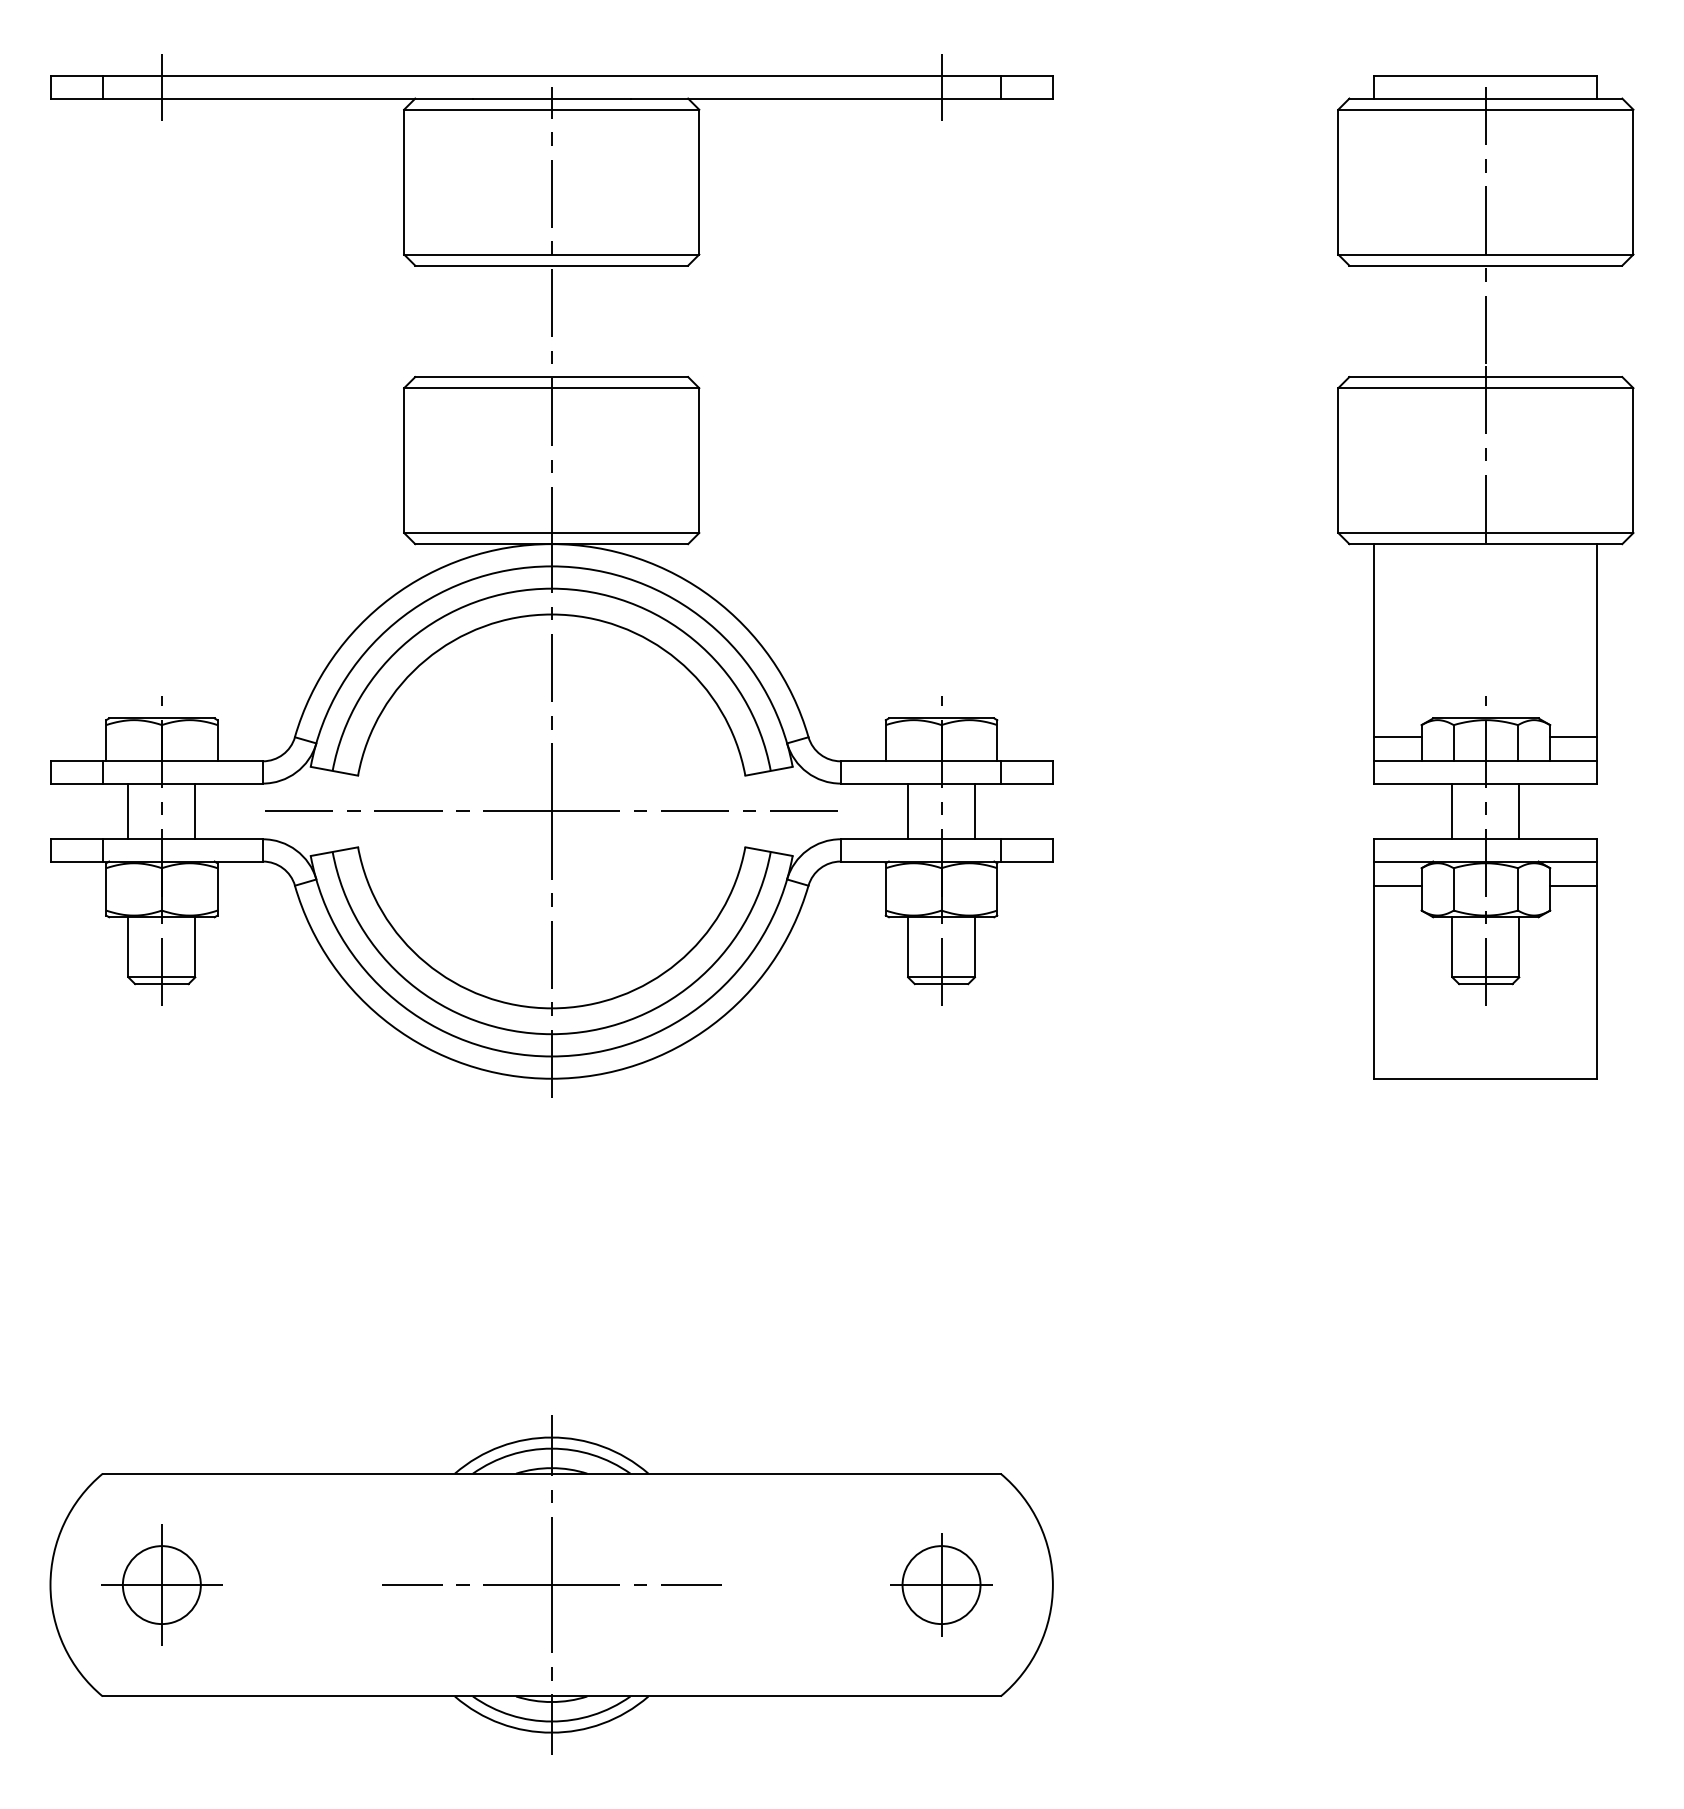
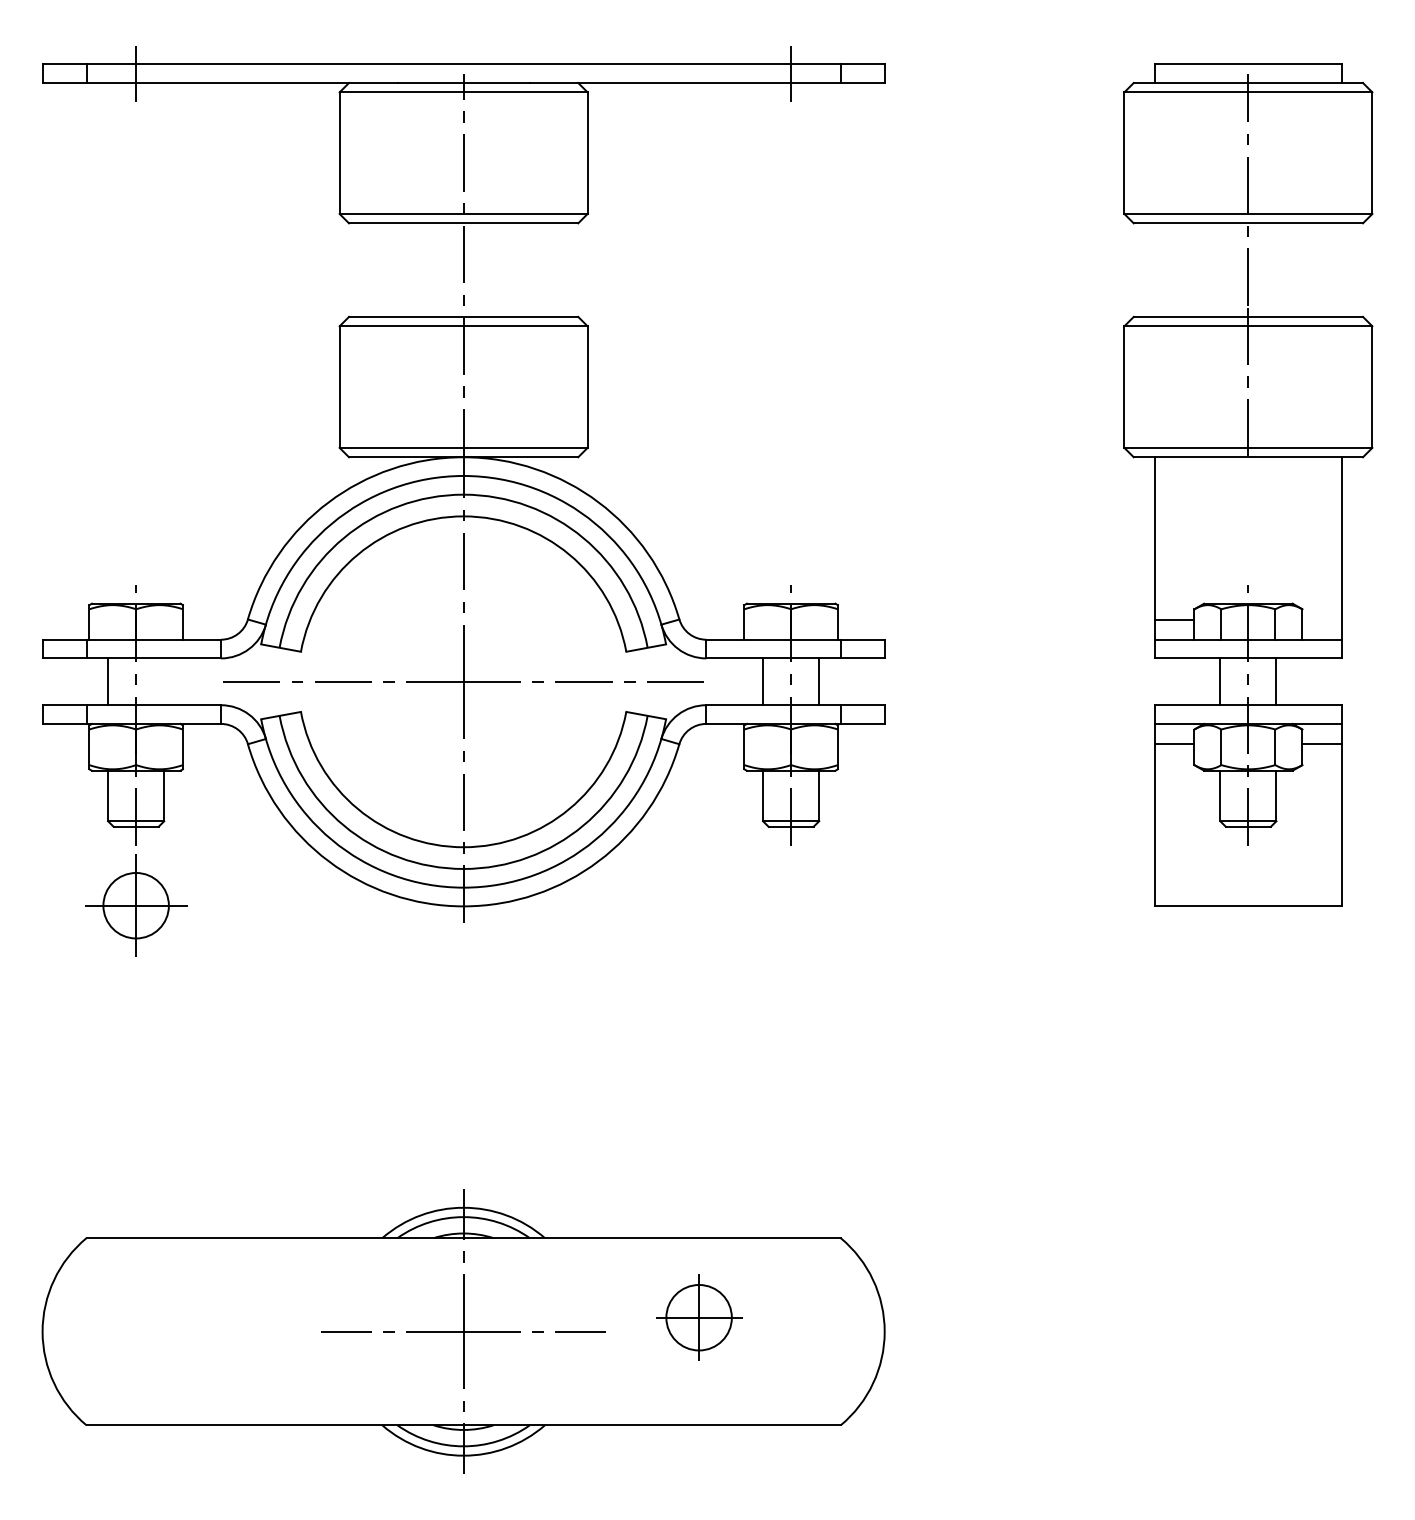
line: (1572, 737) -> (1321, 619), removed
line: (195, 811) -> (164, 681), removed
part: (162, 1584) -> (136, 905), moved
part: (941, 1584) -> (699, 1317), moved

